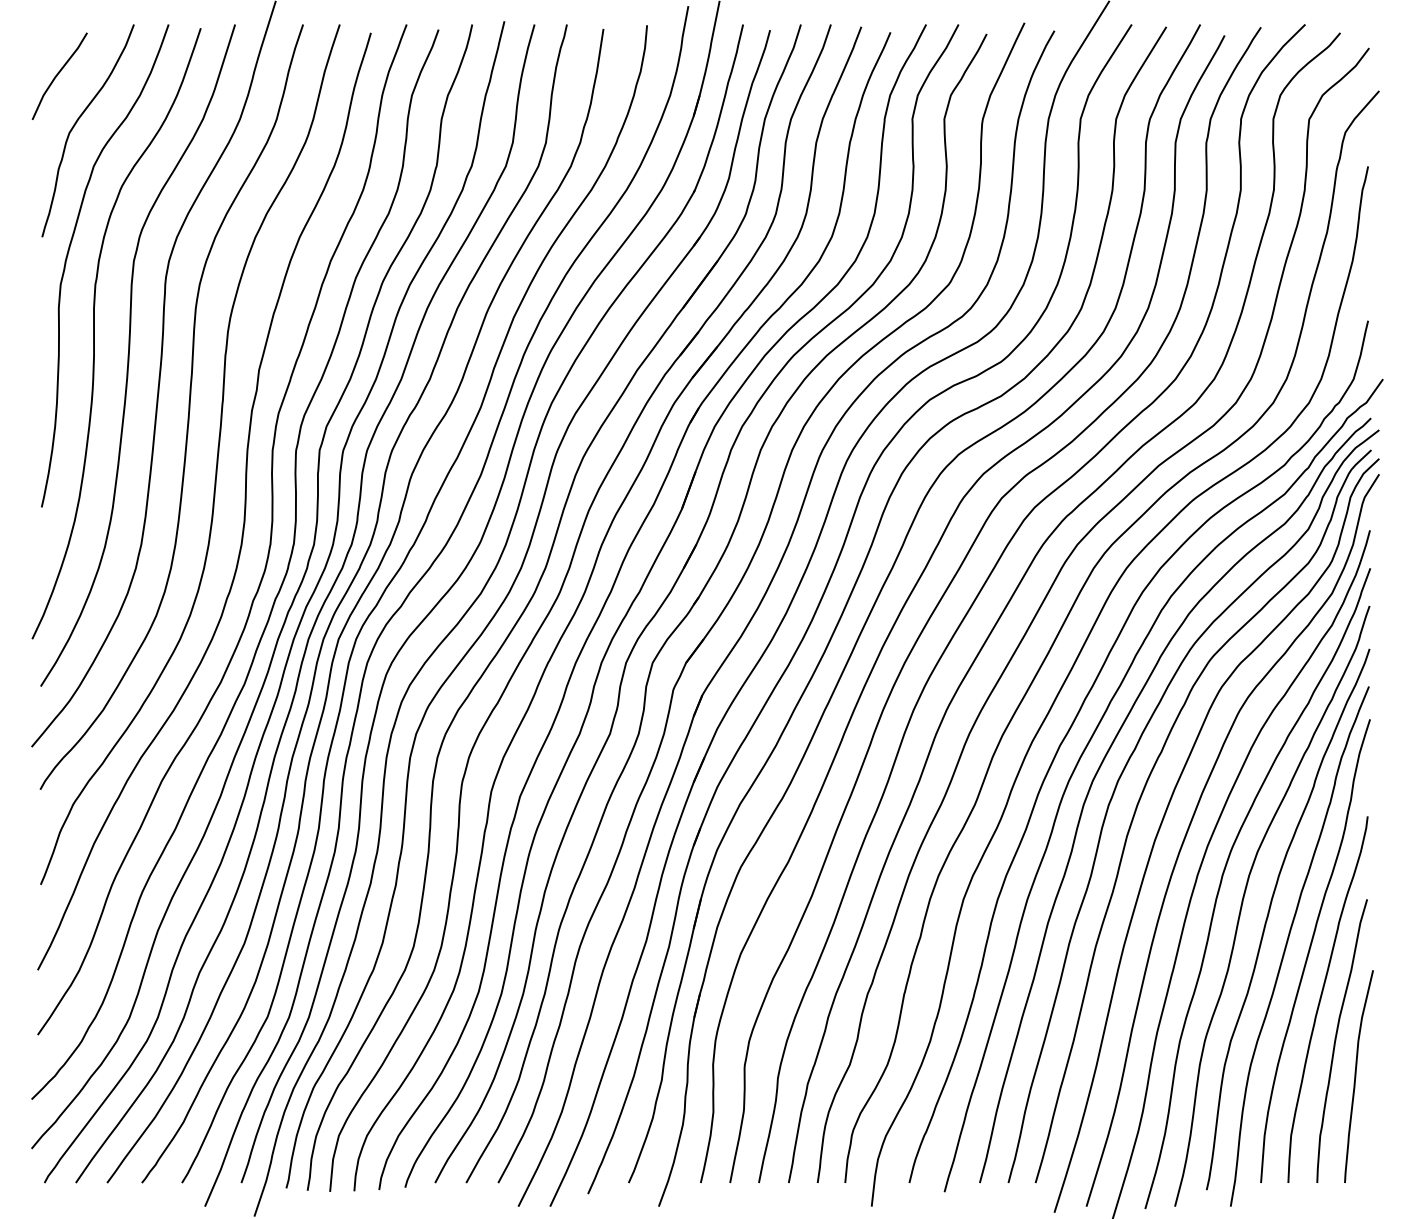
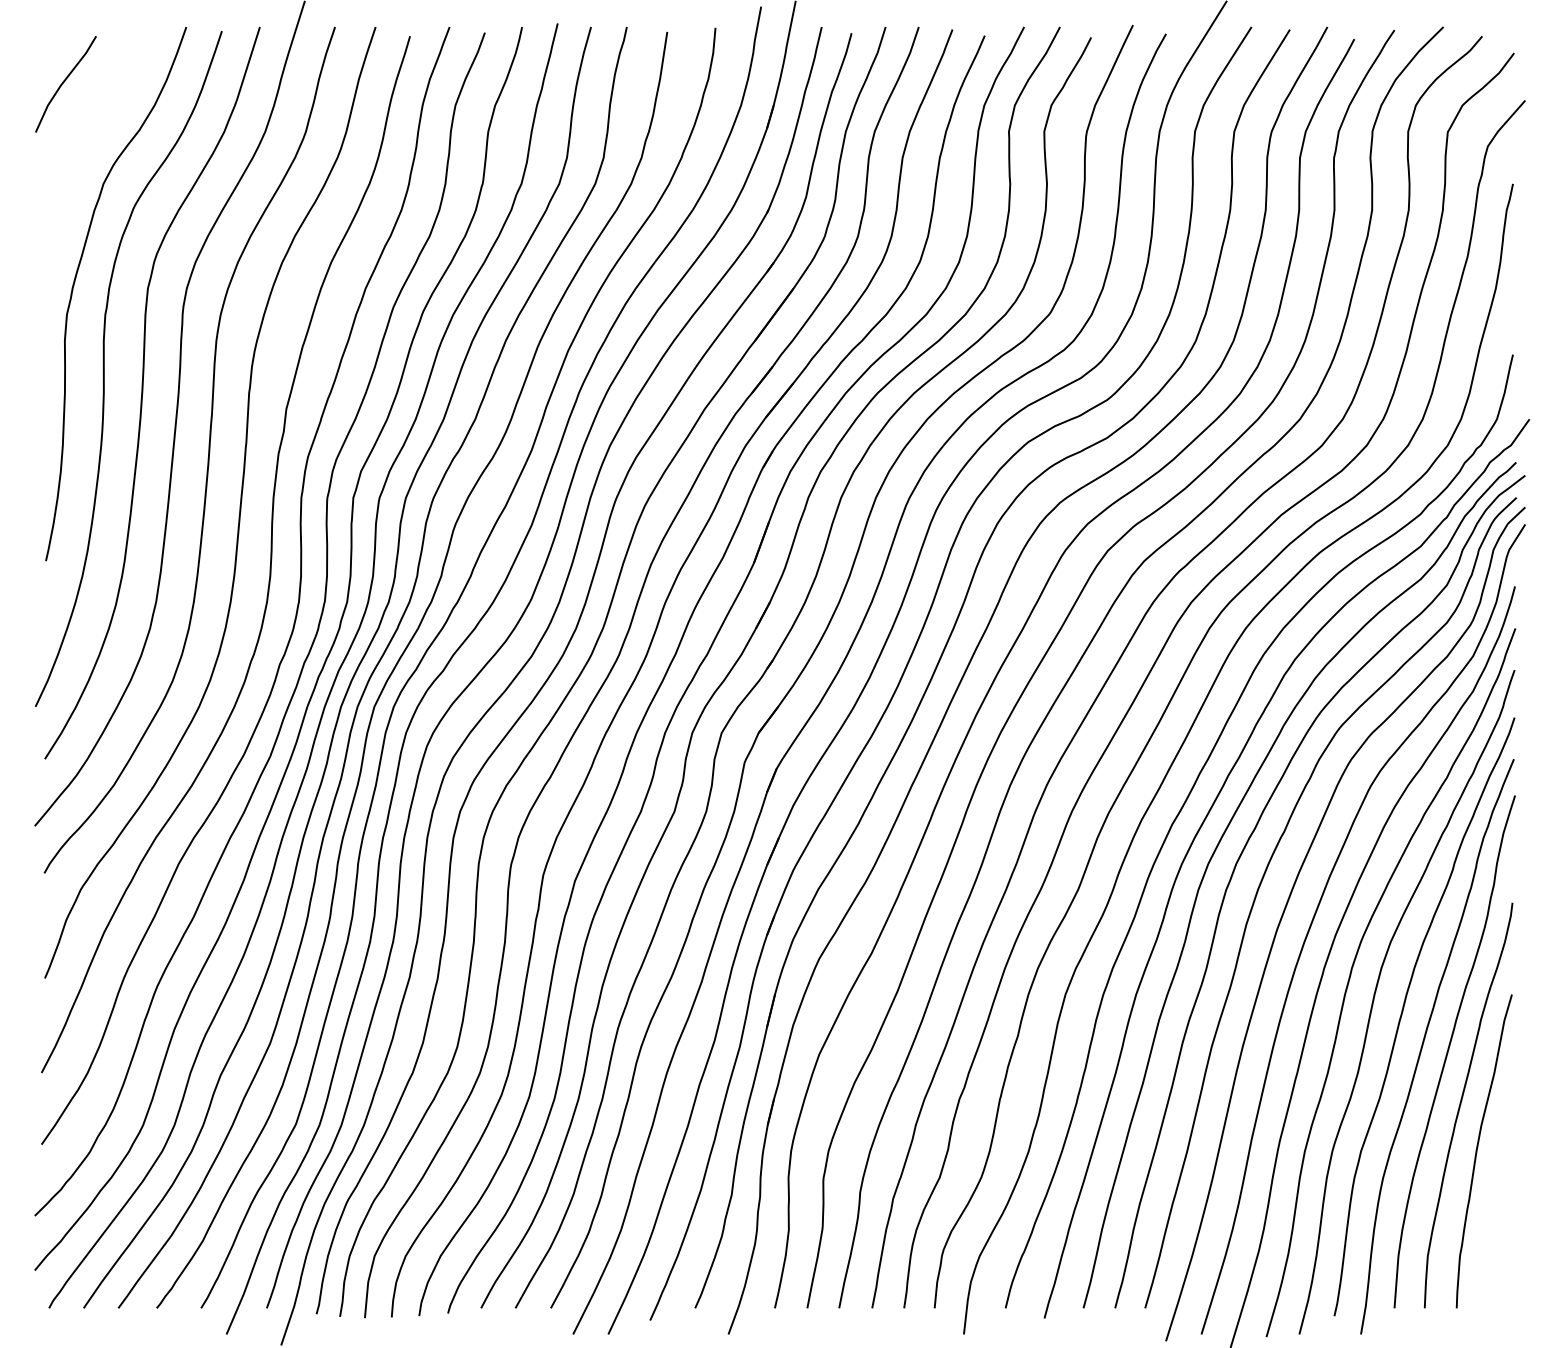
curve: (77, 122) -> (85, 135), removed
curve: (1356, 1076) -> (1500, 1190), removed

